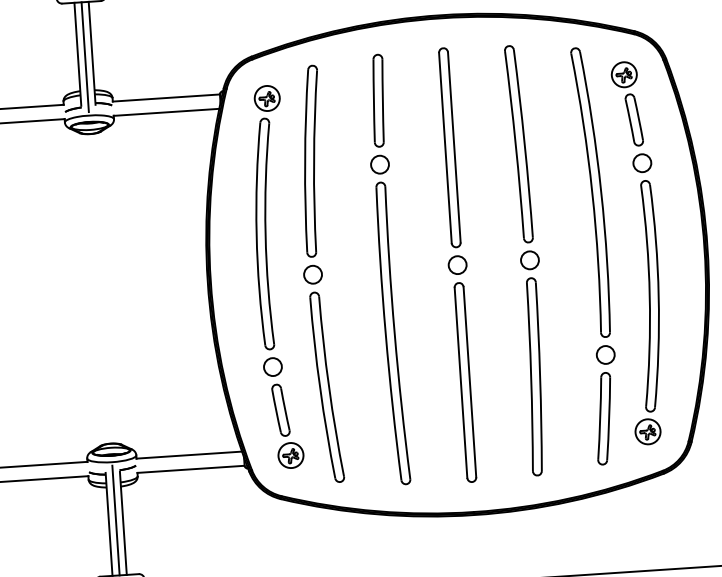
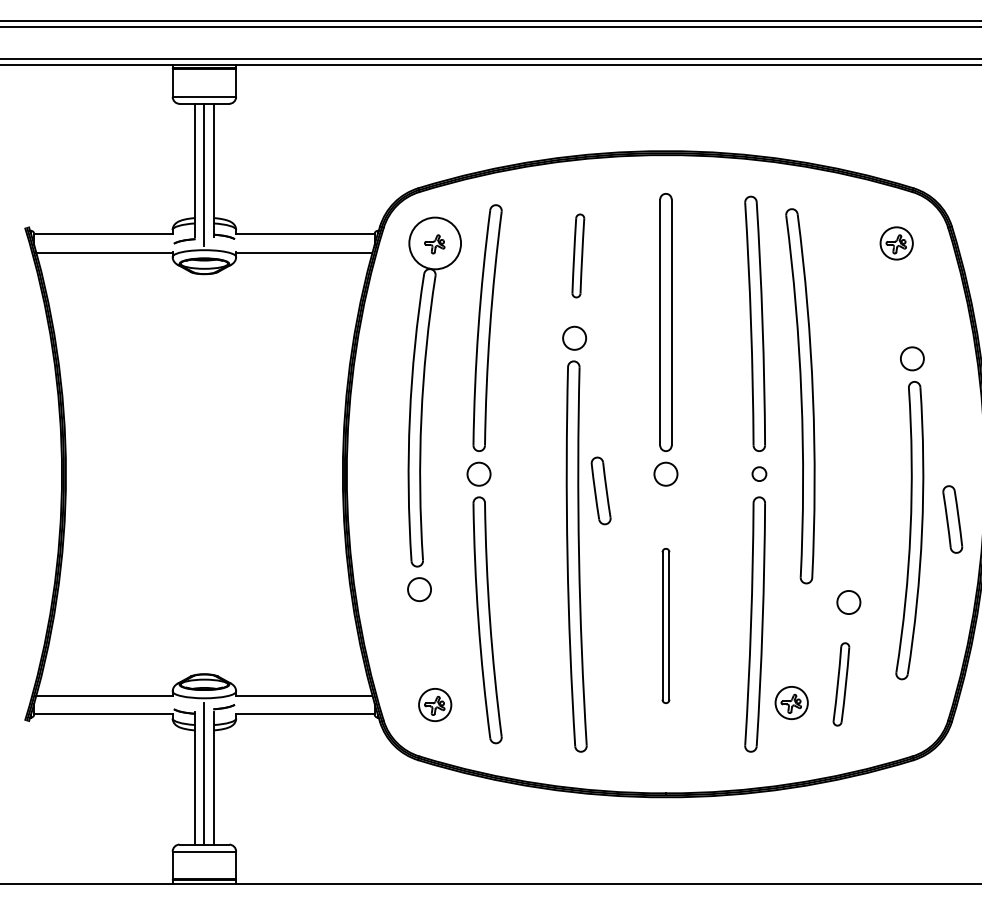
circle: (267, 98) -> (435, 243), size x1.6
part: (378, 100) -> (578, 255), size x0.7
part: (634, 119) -> (952, 519), moved
part: (591, 192) -> (800, 396), moved
circle: (529, 259) -> (759, 473), size x0.6
part: (465, 382) -> (665, 625), size x0.6
part: (280, 409) -> (600, 490), moved
part: (604, 418) -> (841, 684), size x0.7
part: (647, 431) -> (791, 702), moved

